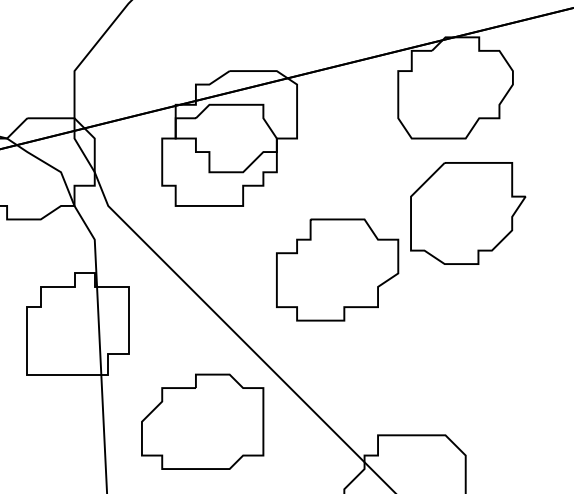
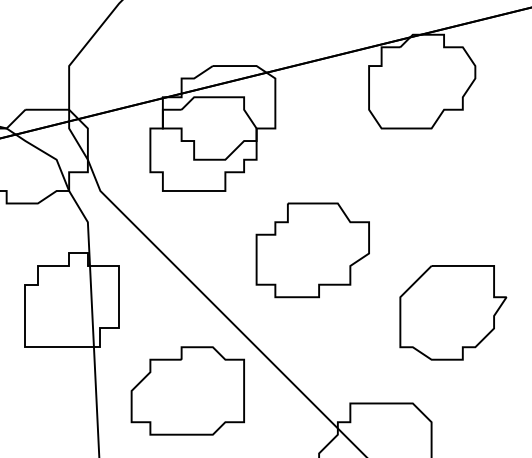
part: (468, 213) -> (453, 312), moved

